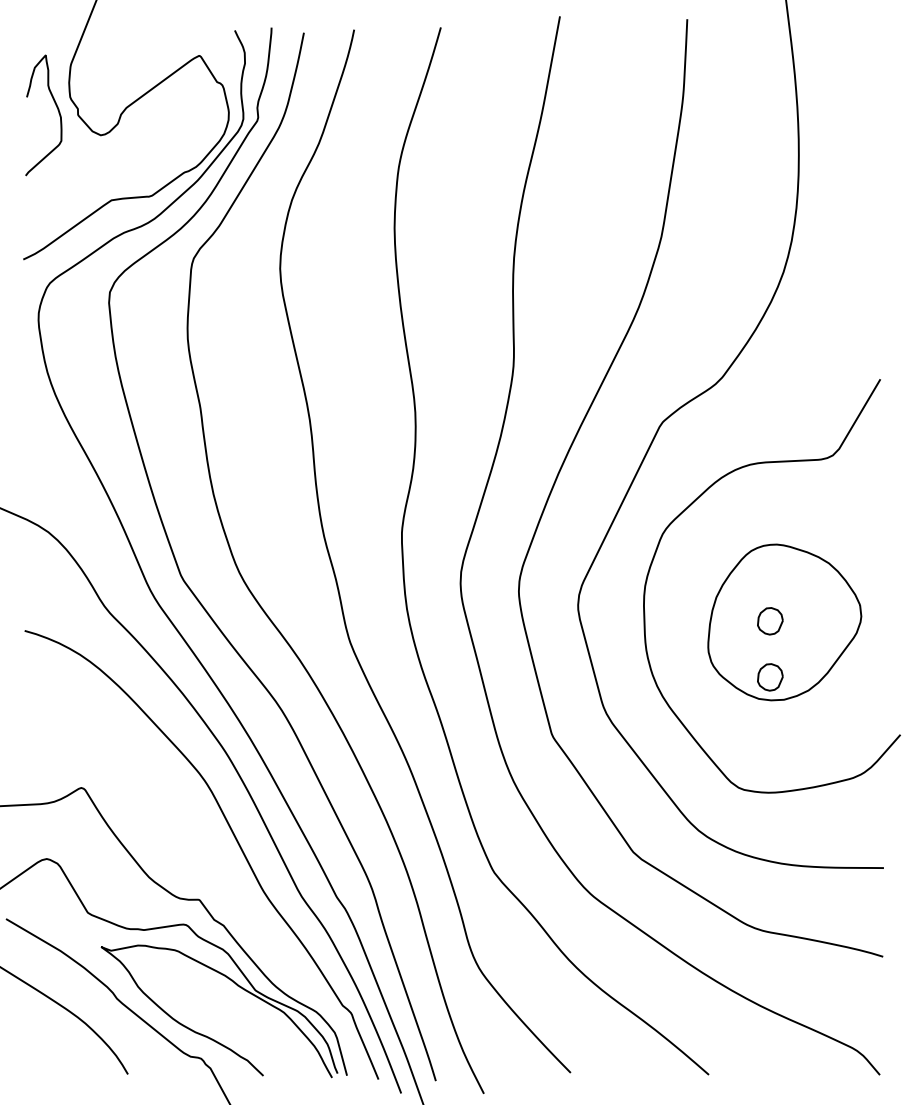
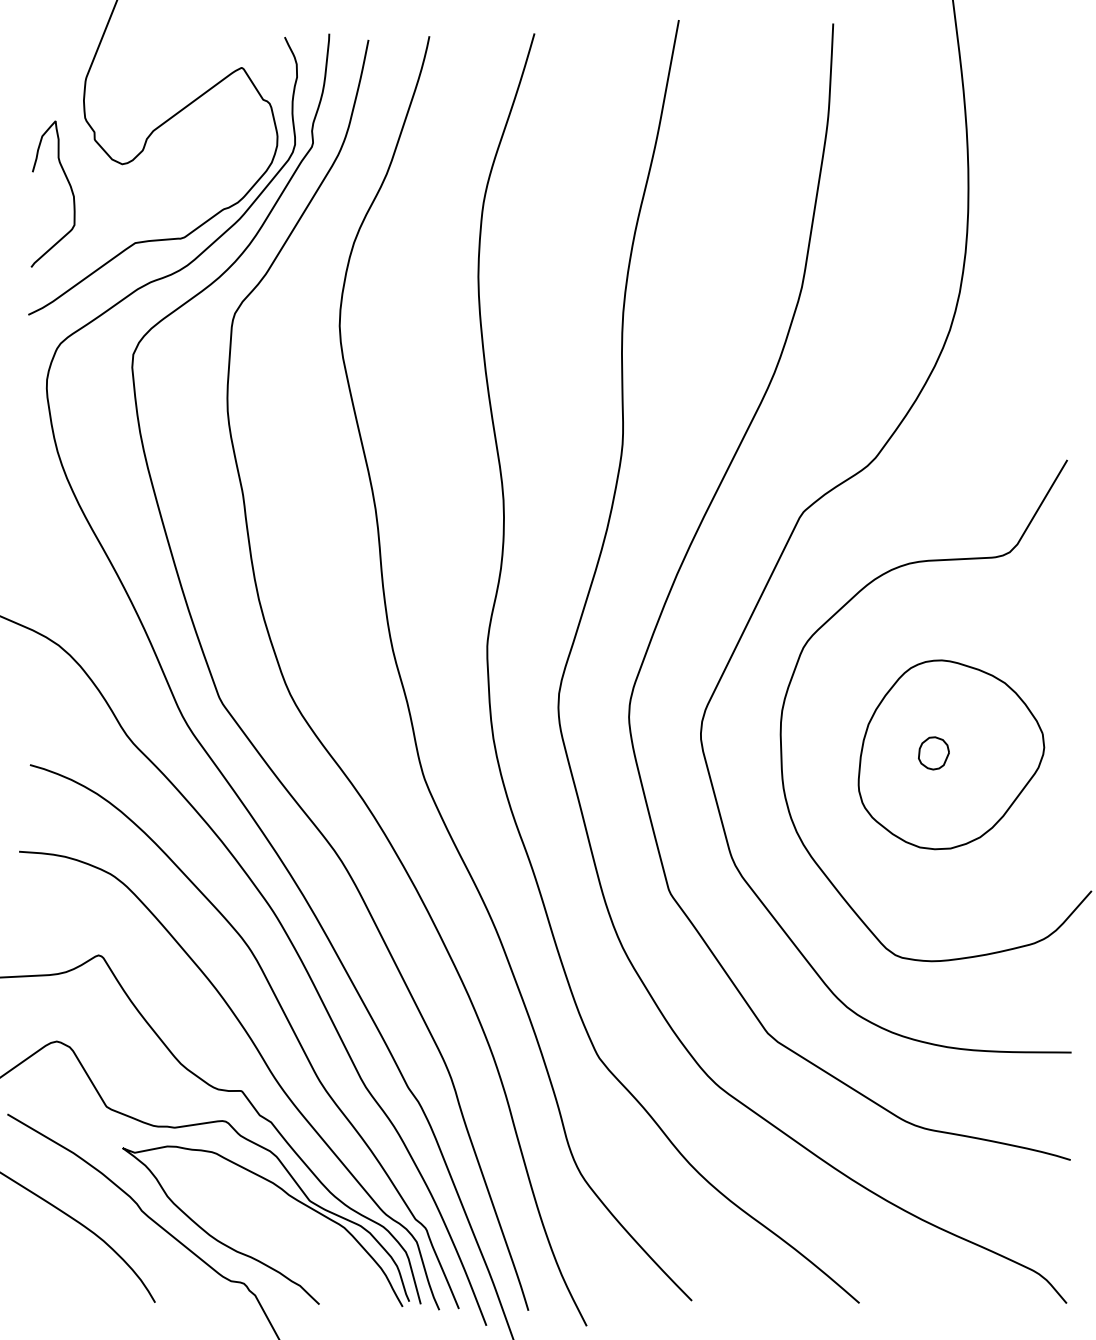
curve: (56, 107) -> (68, 184), moved
part: (769, 677) -> (933, 821), removed
curve: (215, 872) -> (261, 1058), added

